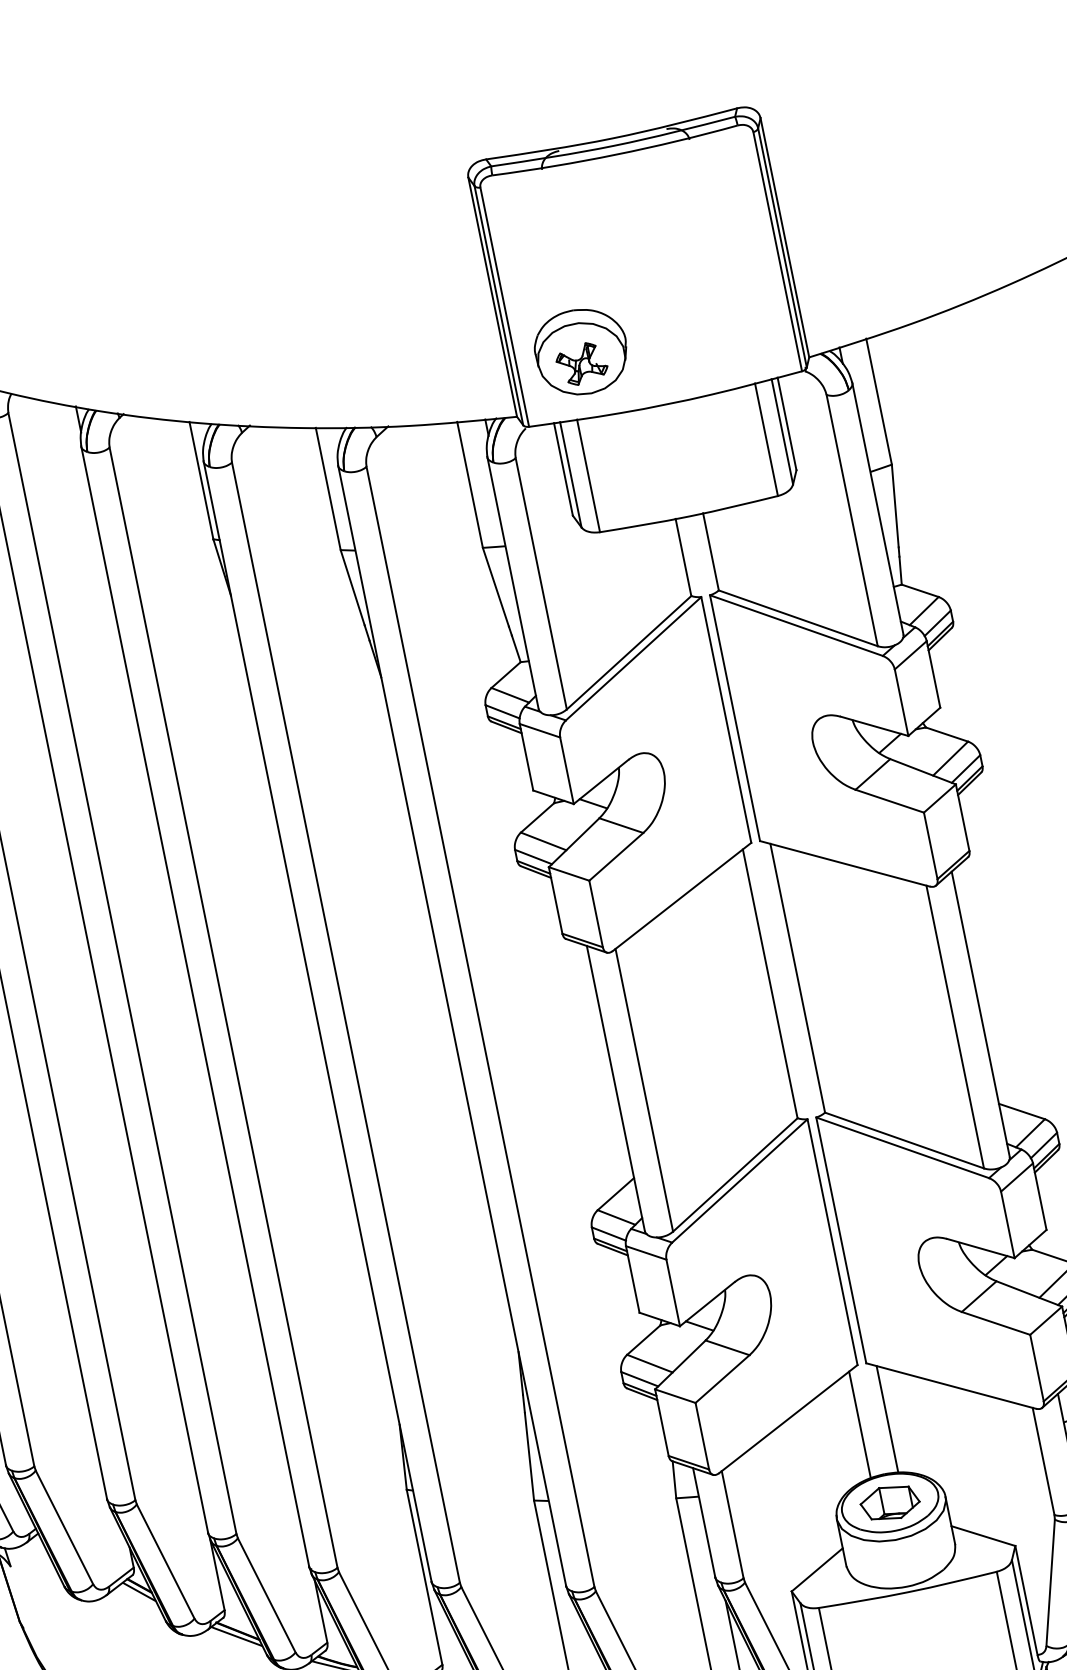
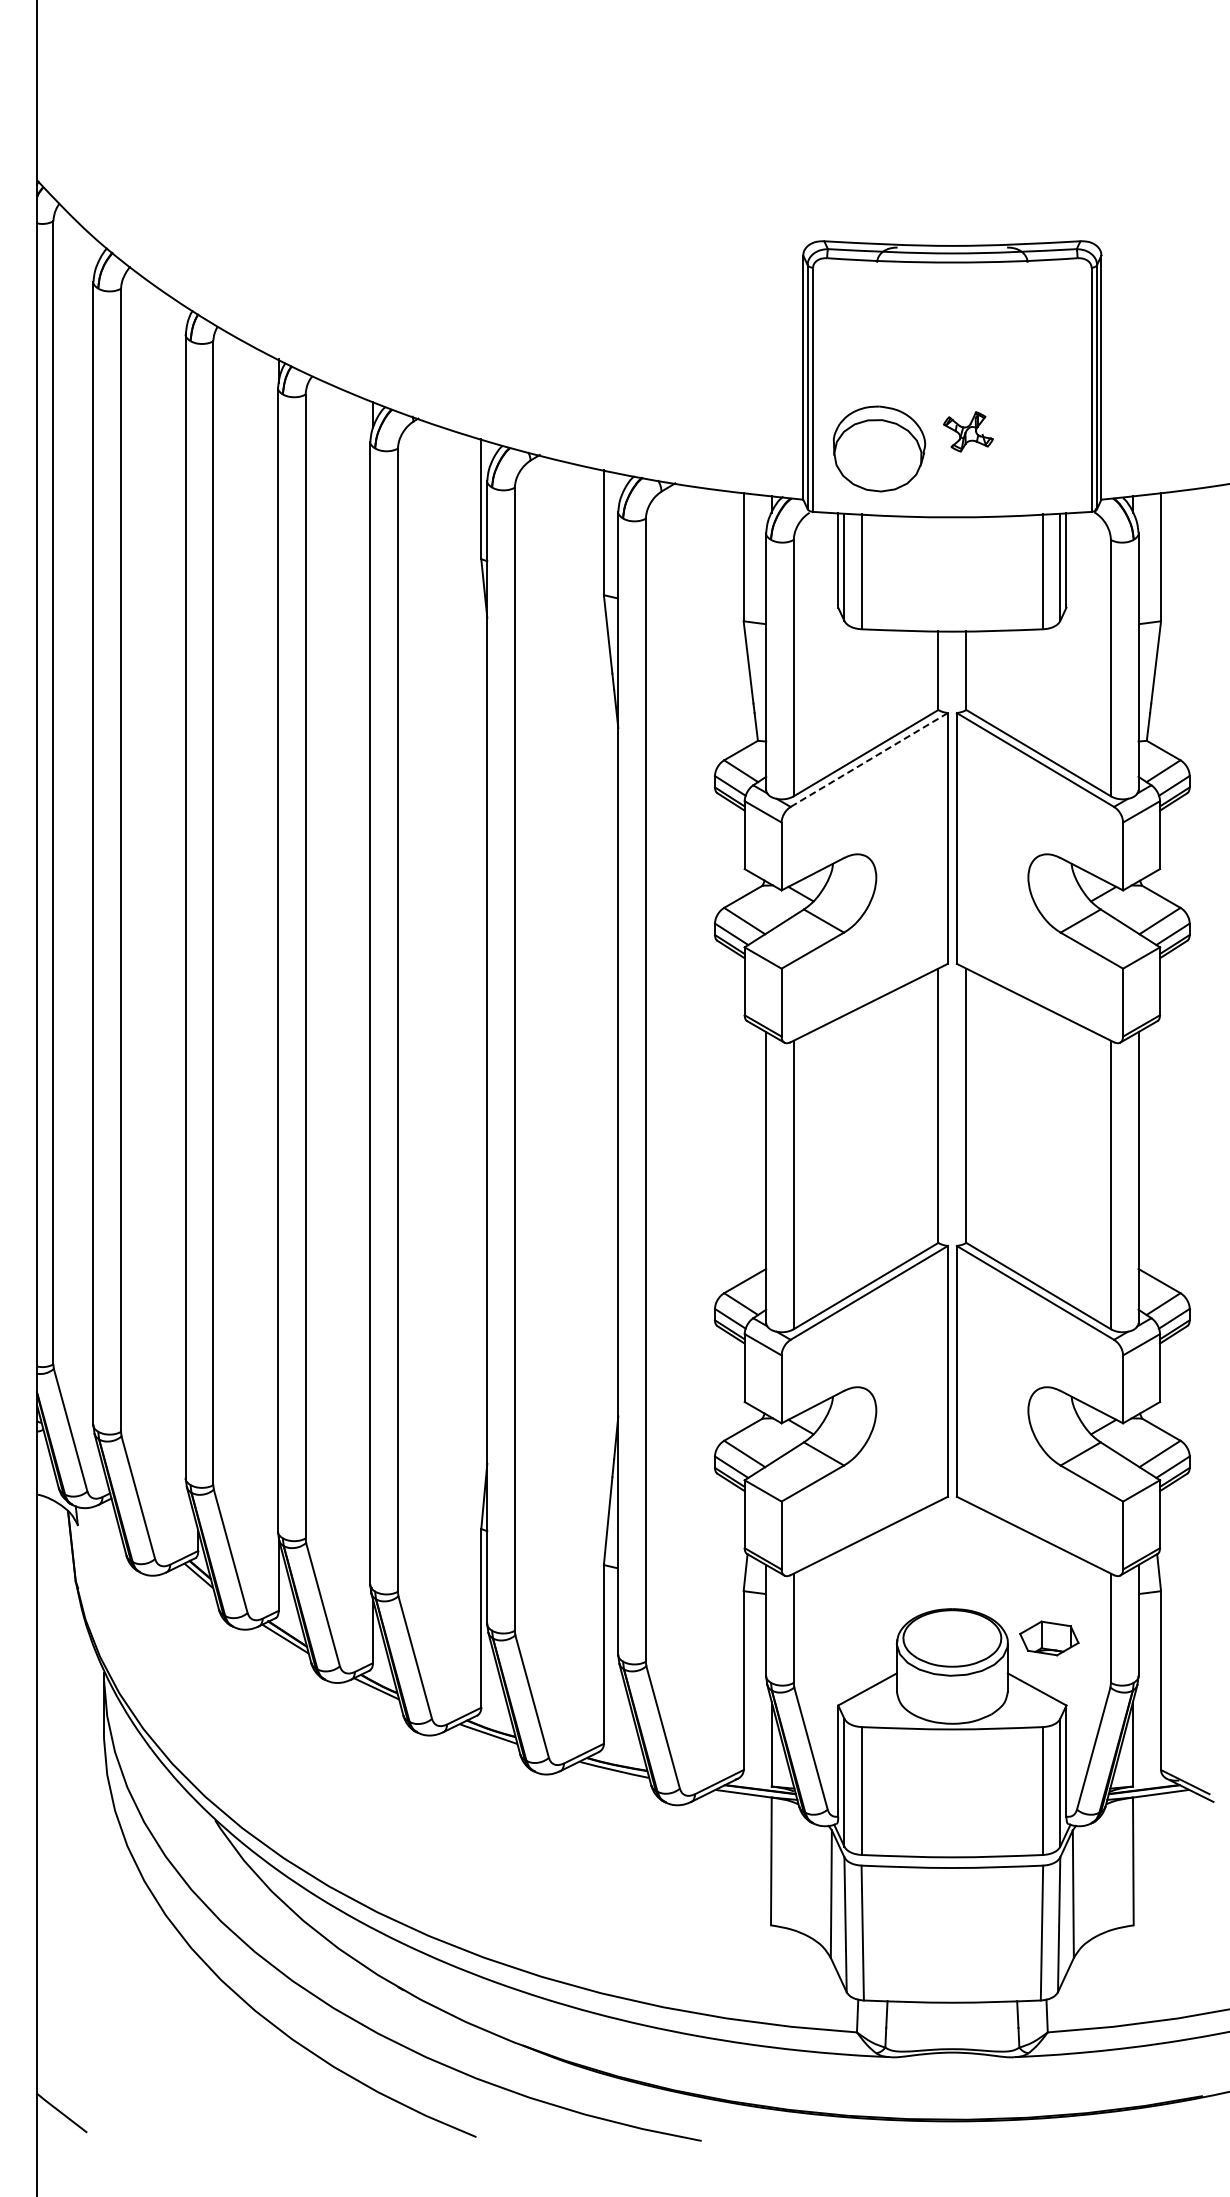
part: (581, 363) -> (968, 431), moved
line: (633, 658) -> (869, 759), solid -> dashed
line: (887, 1418) -> (966, 1555), removed
line: (860, 1424) -> (938, 1555), removed
part: (890, 1503) -> (1049, 1638), moved

